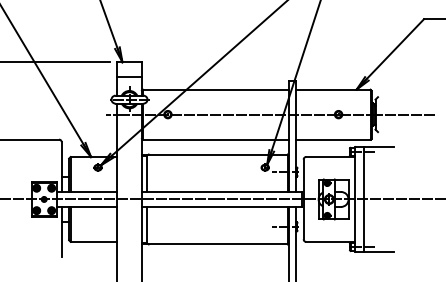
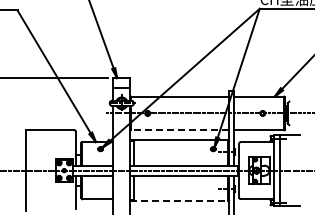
line: (215, 139) -> (179, 130), solid -> dashed
line: (215, 243) -> (179, 200), solid -> dashed

